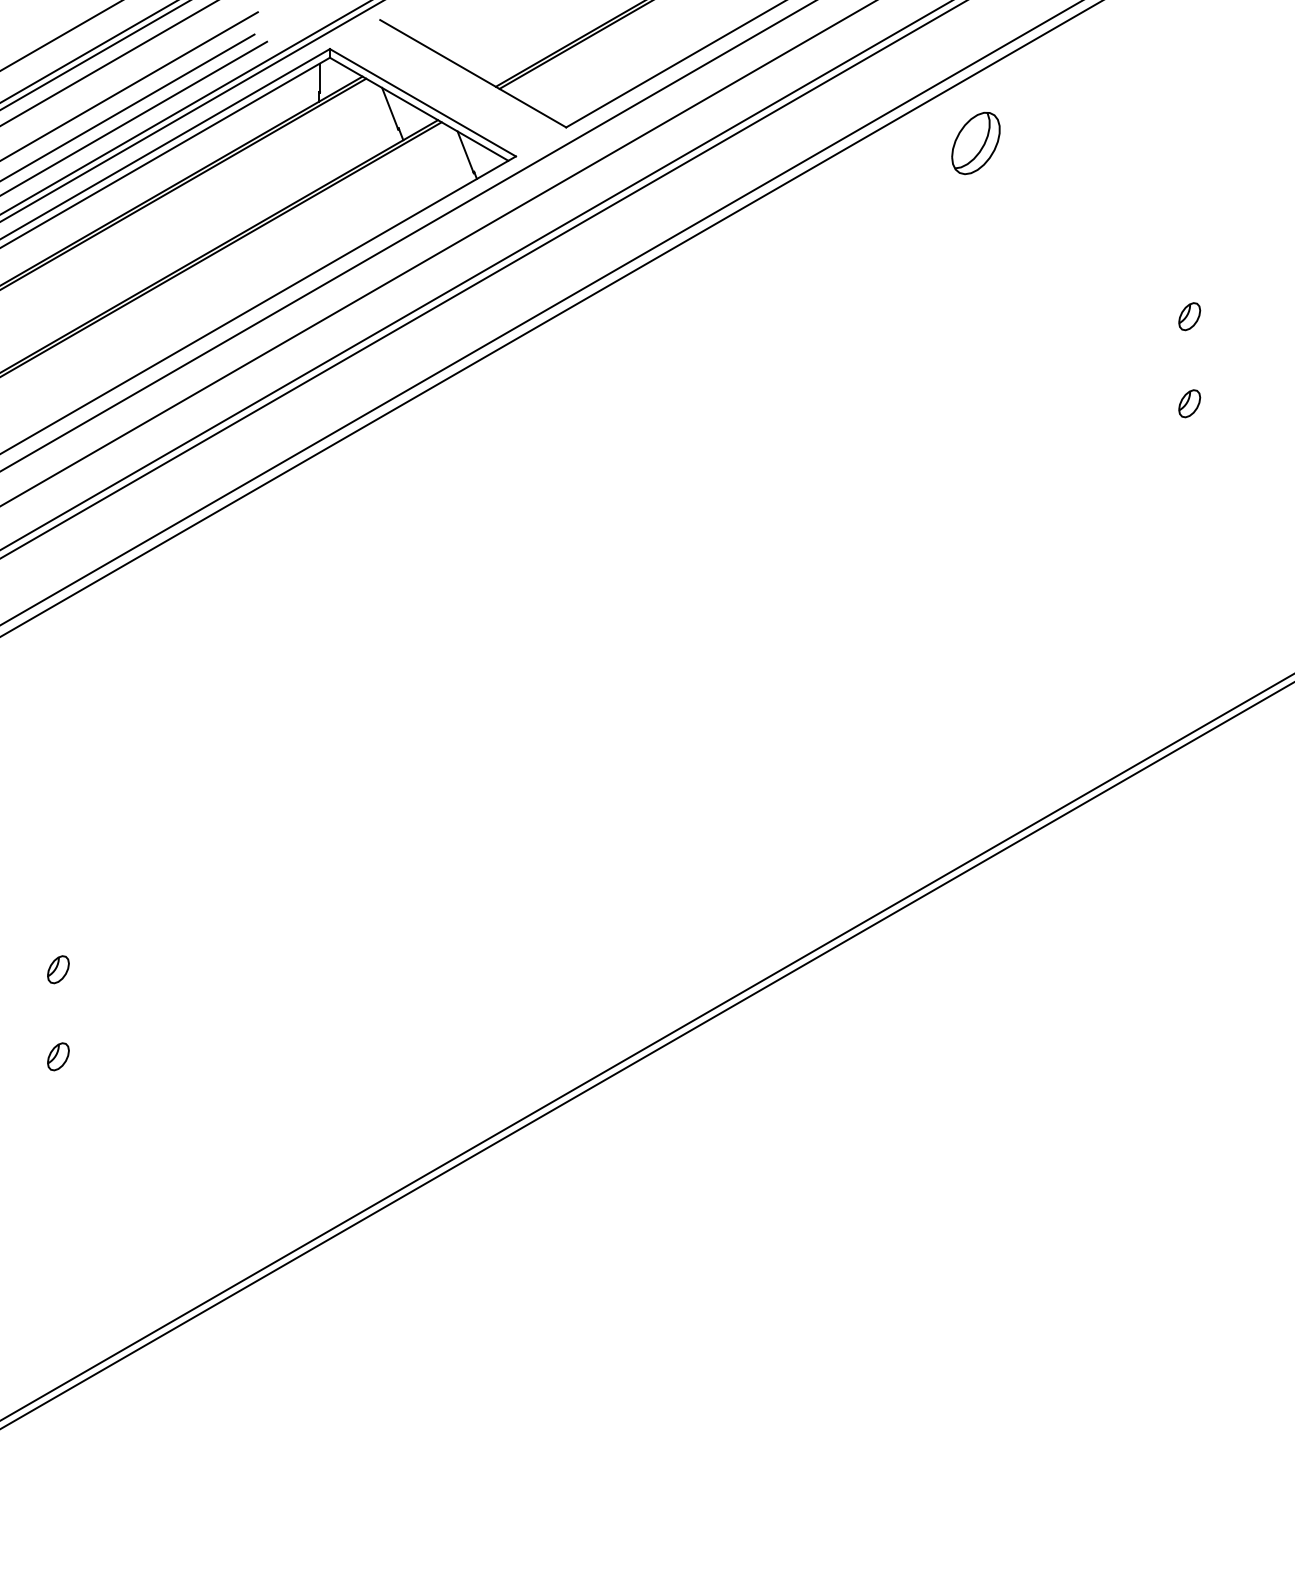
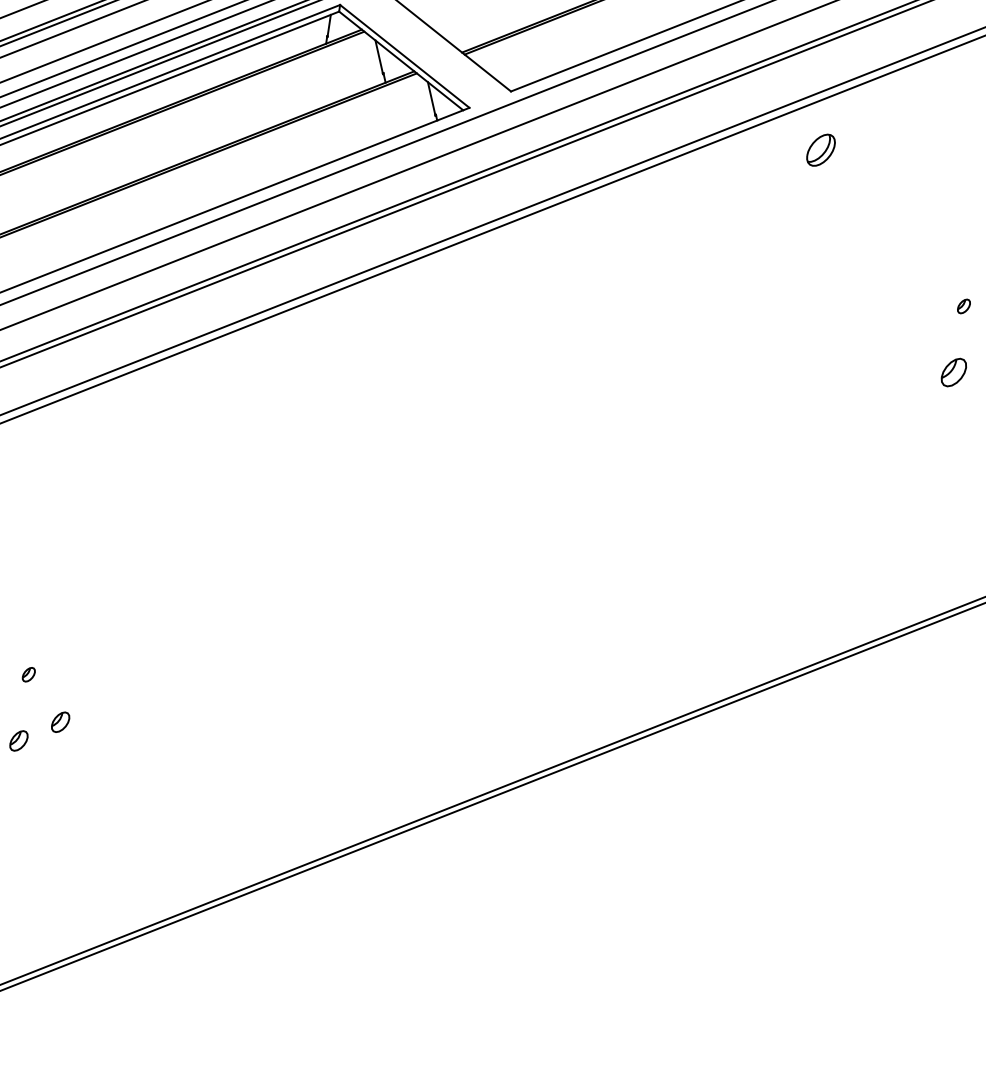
part: (975, 143) -> (820, 150), size x0.7
part: (1189, 316) -> (963, 306), size x0.7
part: (1189, 403) -> (953, 372), size x1.4
part: (58, 969) -> (28, 674), size x0.7
part: (108, 1024) -> (60, 722), added

